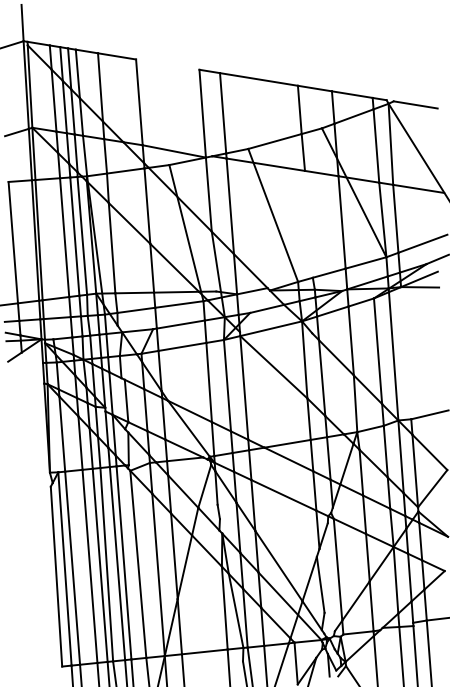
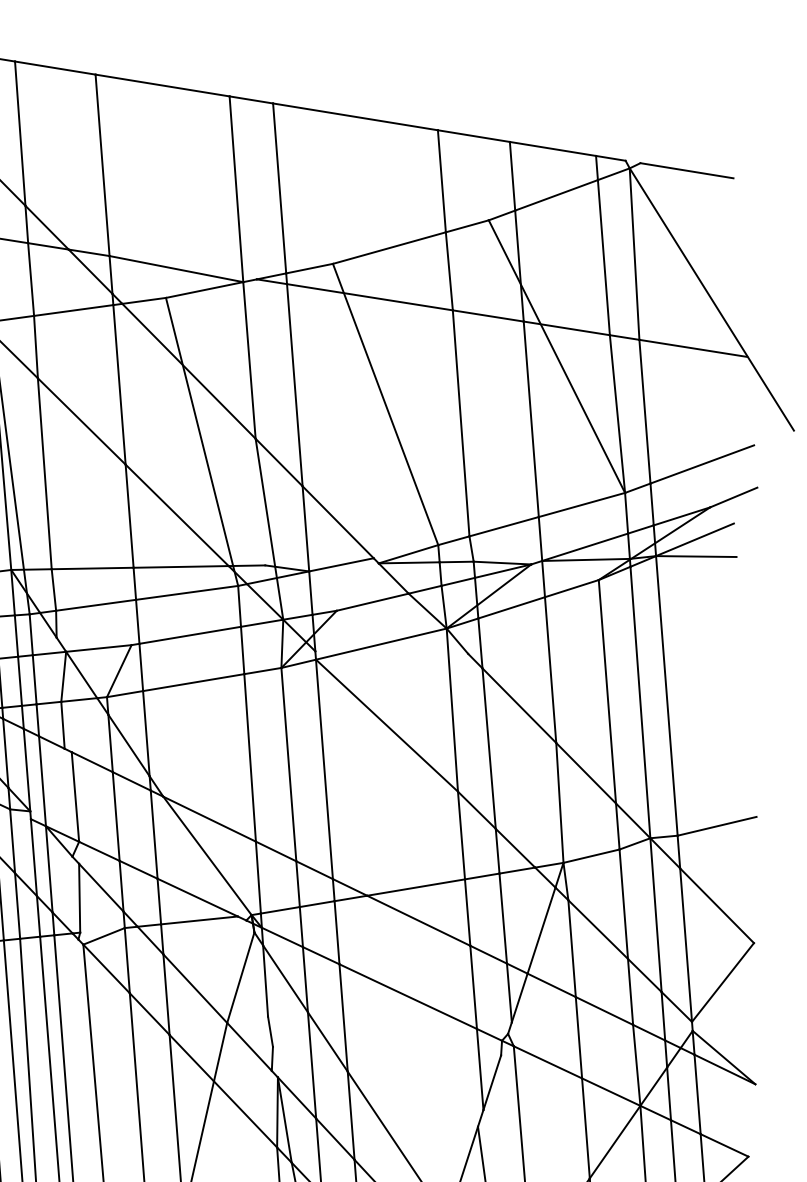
line: (167, 64) -> (161, 85), added
line: (308, 223) -> (460, 421), added
line: (406, 353) -> (667, 696), added

